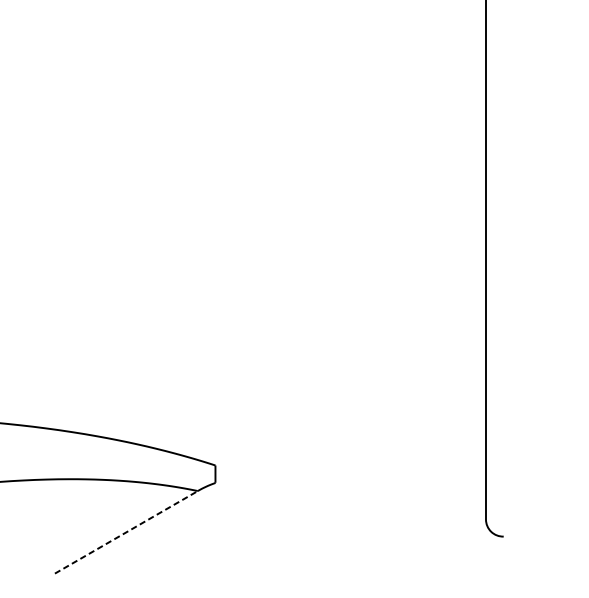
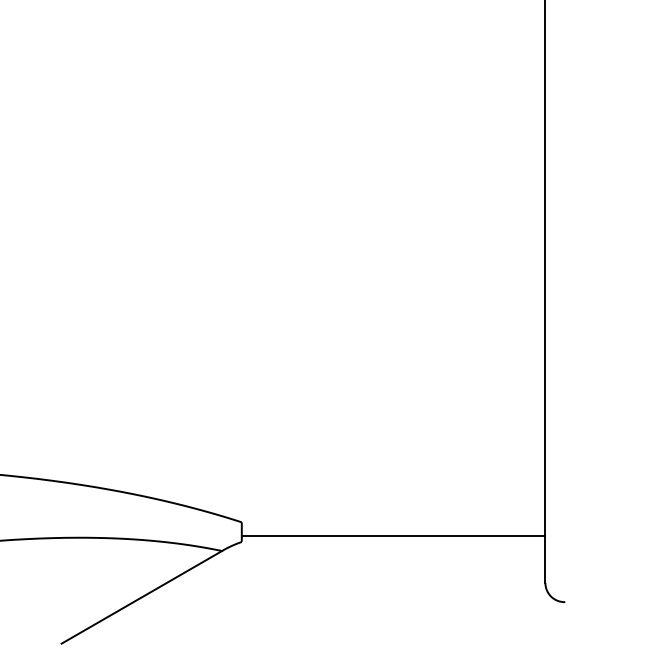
line: (350, 477) -> (393, 535), added
line: (126, 532) -> (141, 597), dashed -> solid

